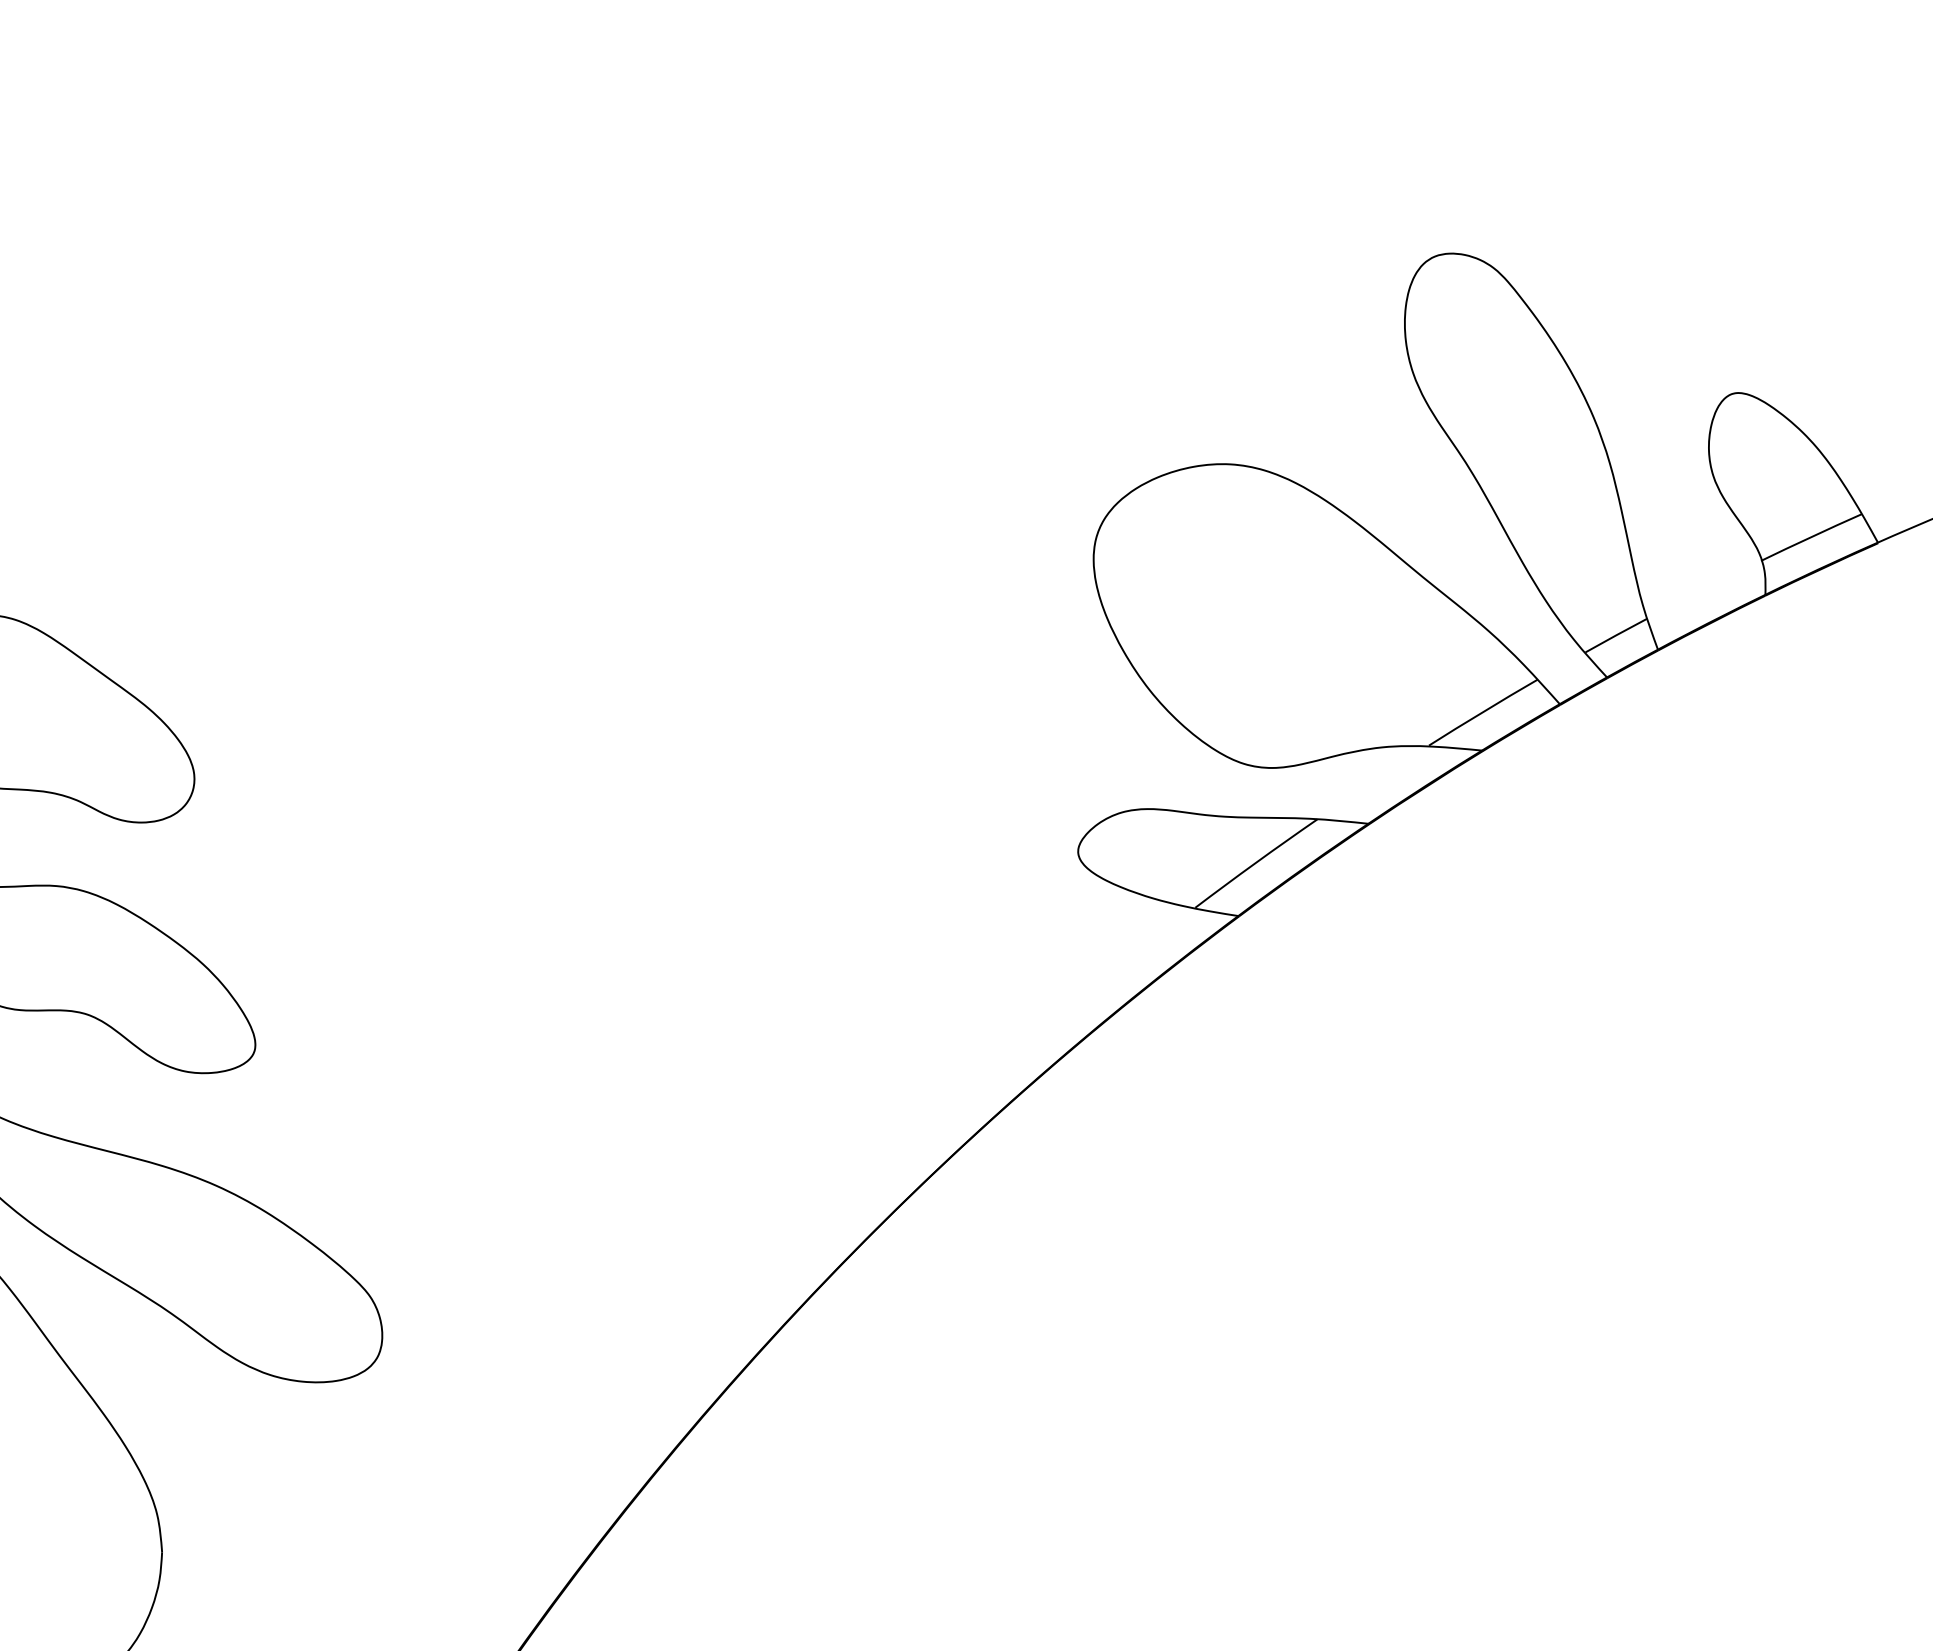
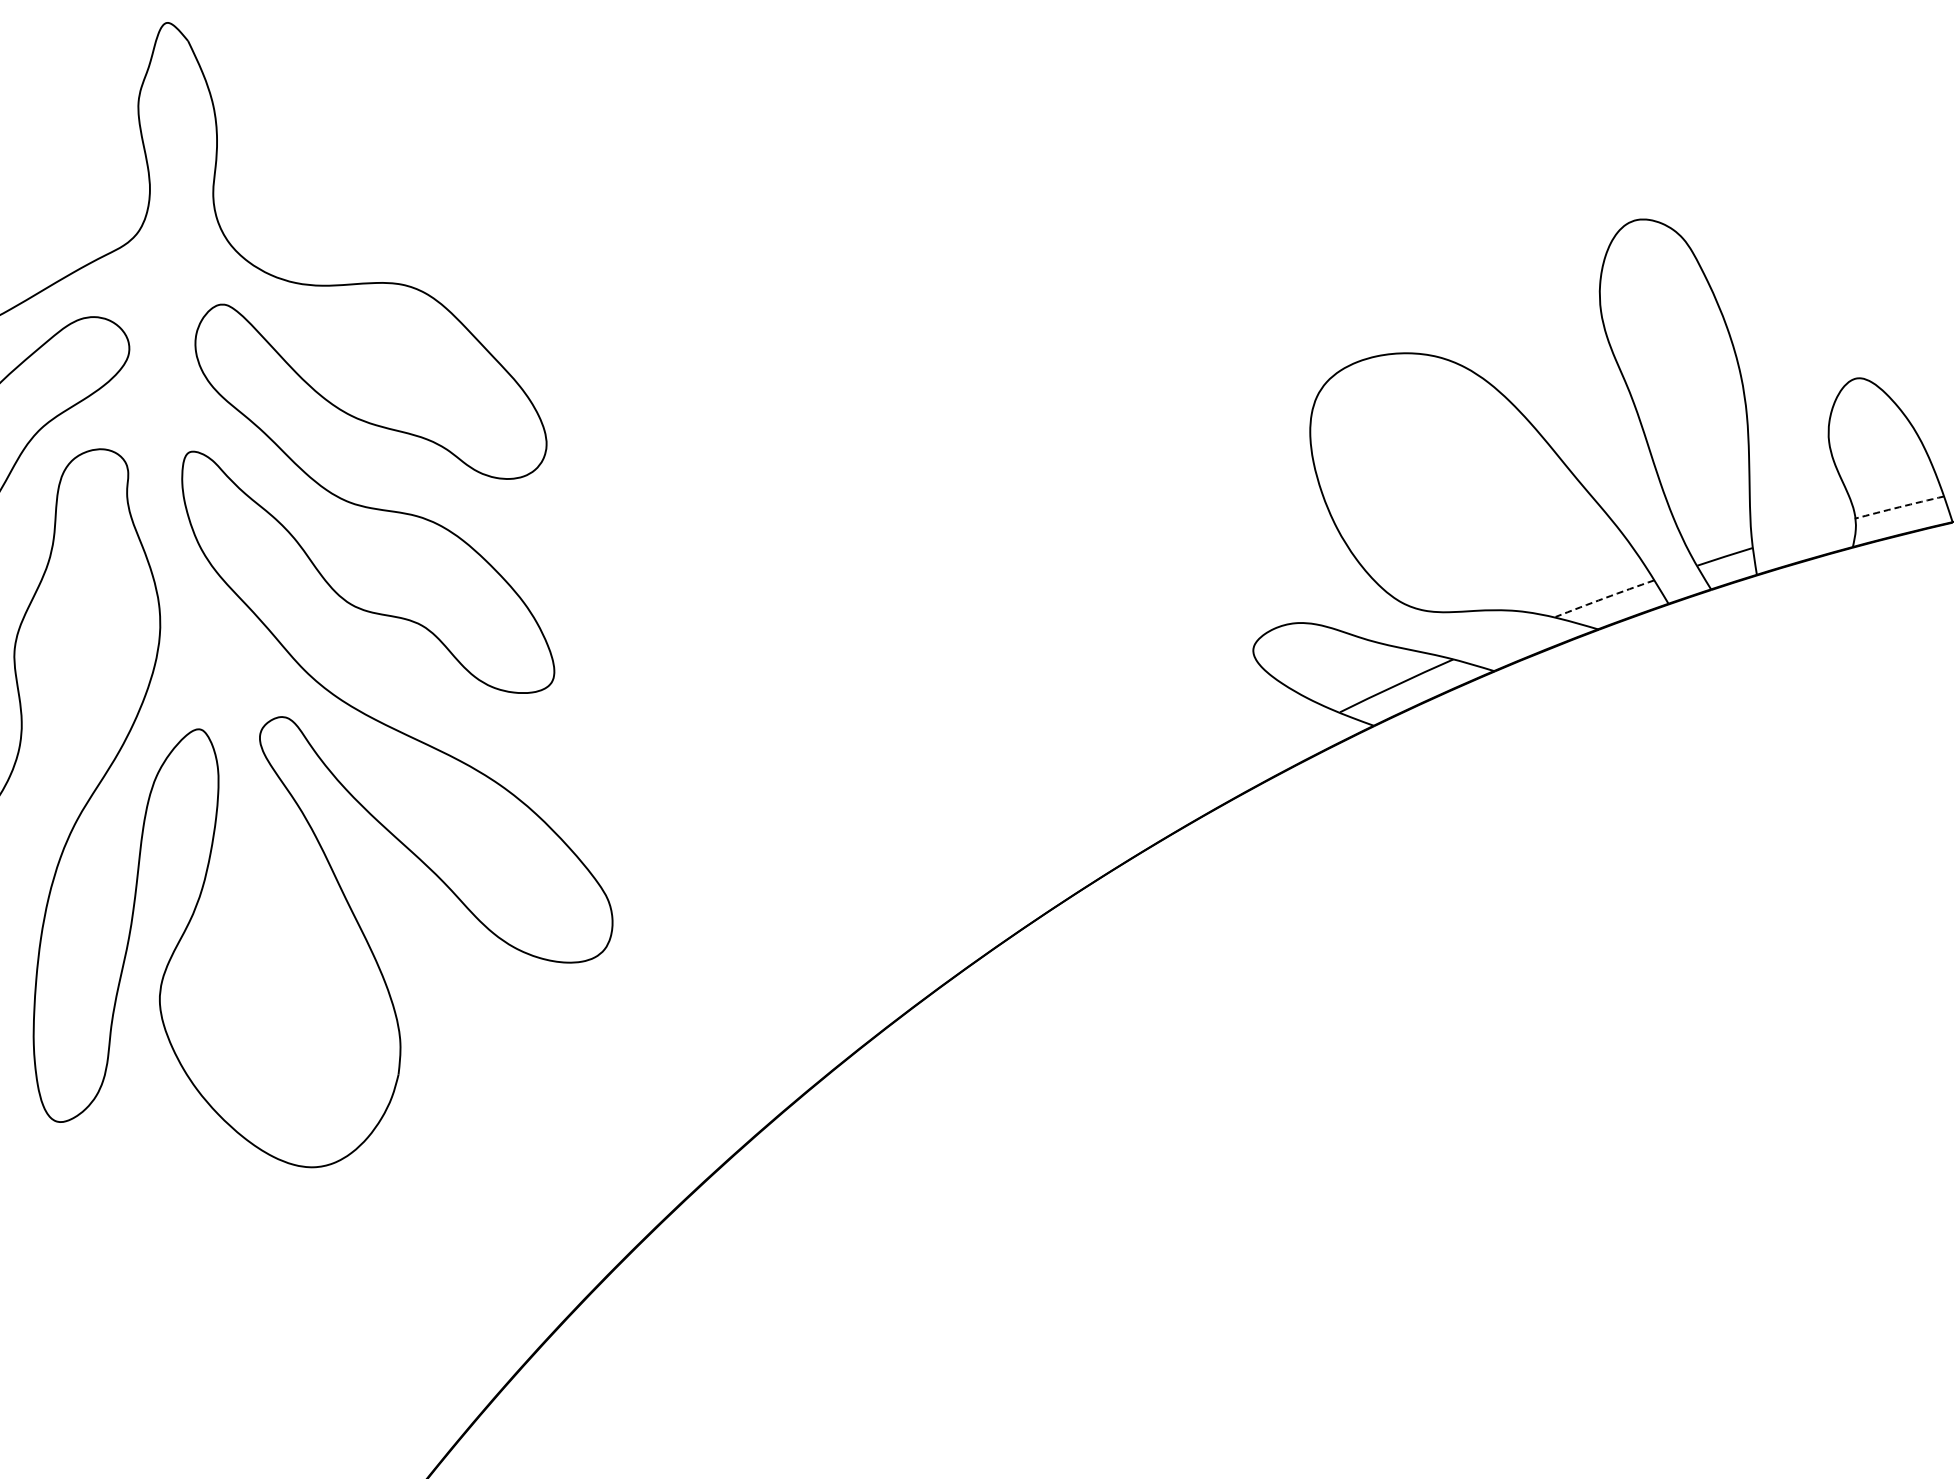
arc: (1811, 537) -> (1899, 507), solid -> dashed
arc: (1482, 712) -> (1604, 598), solid -> dashed

